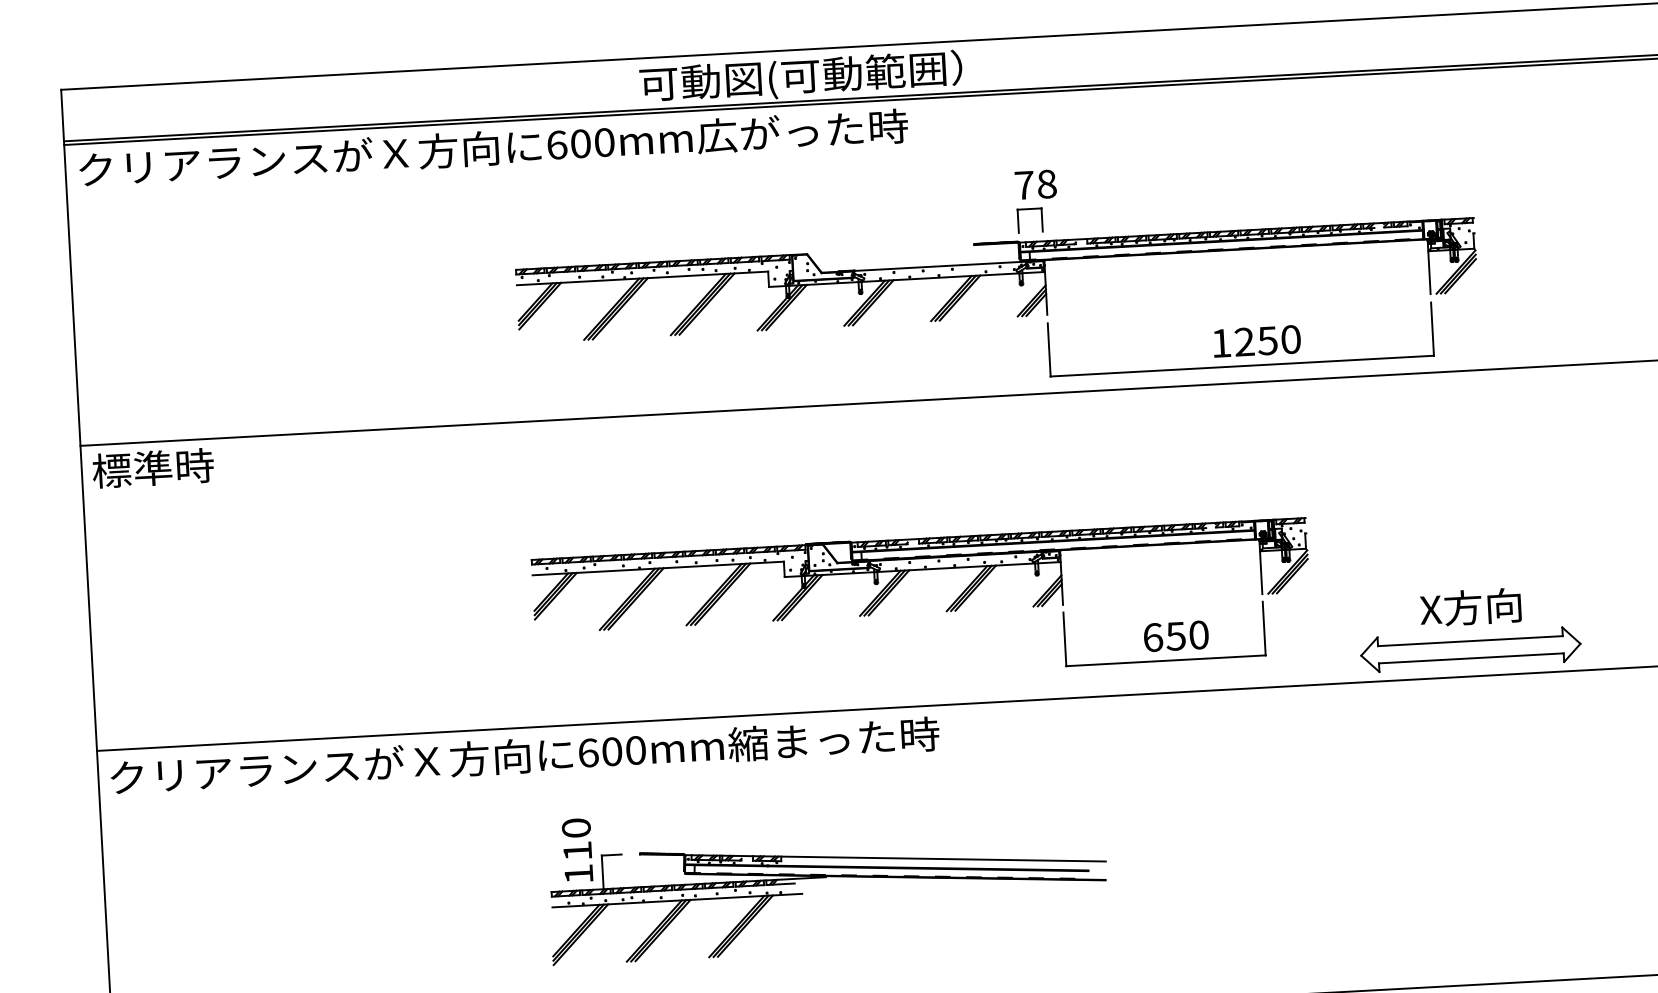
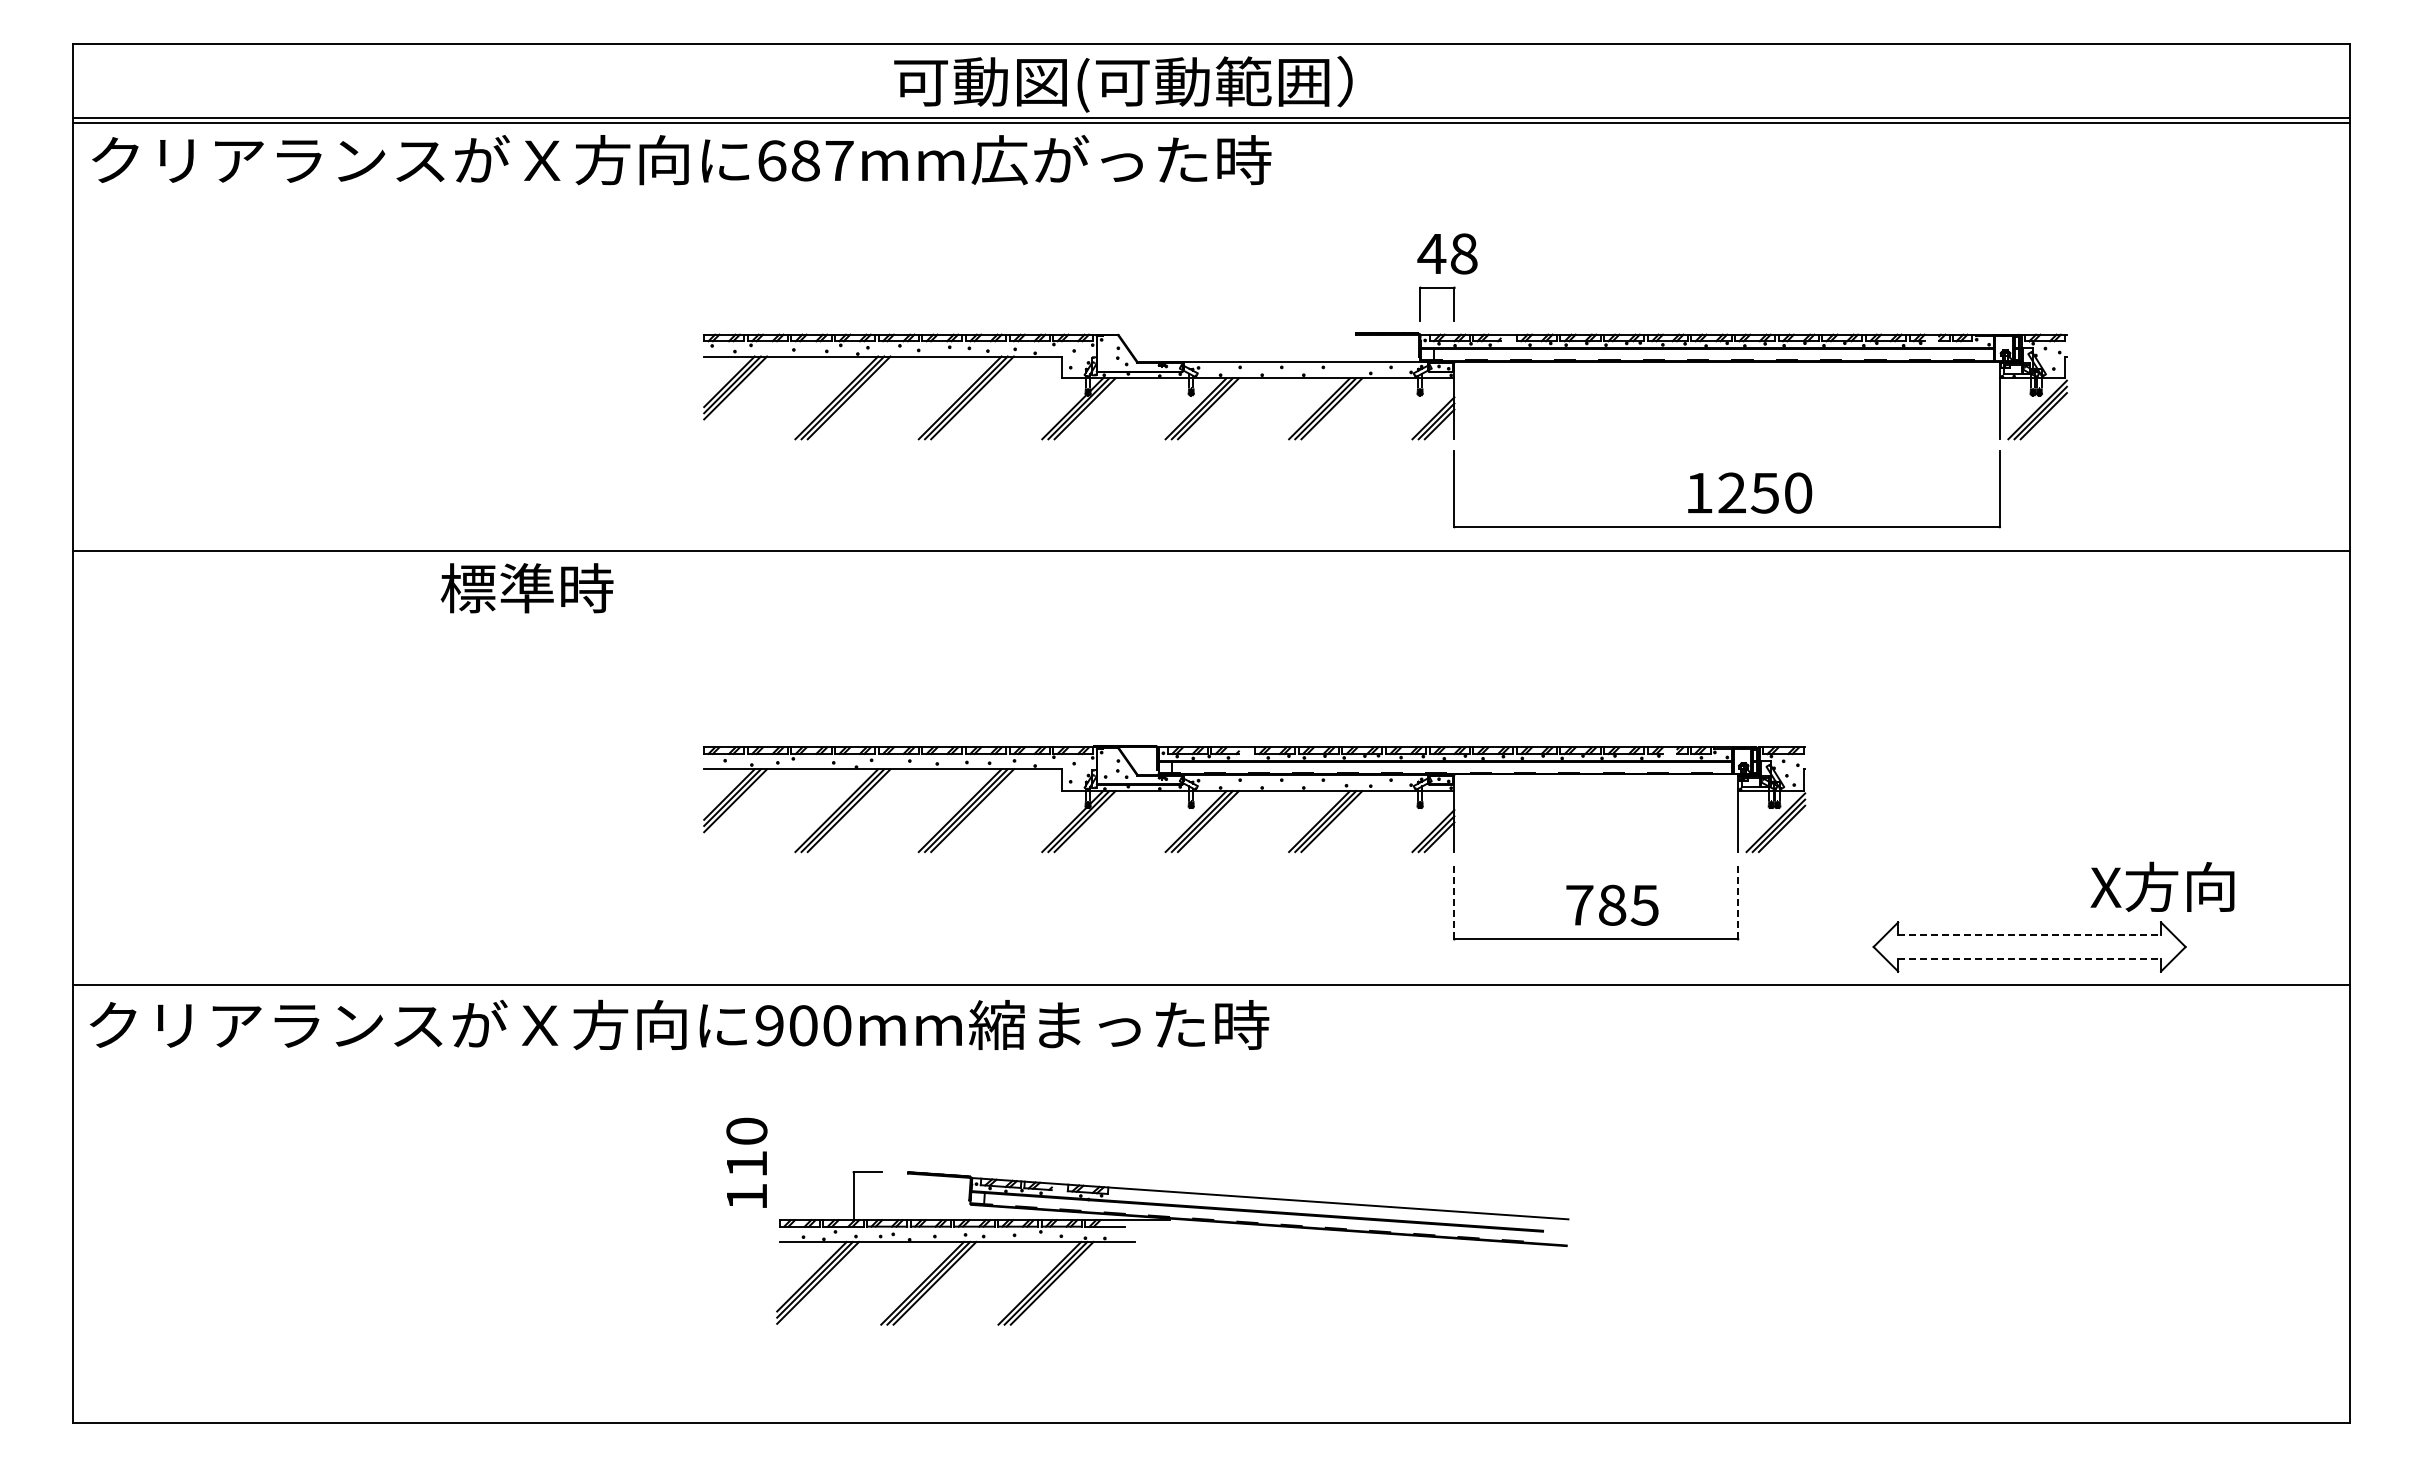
text: (592, 142) -> (822, 160), 600mm -> 687mm
text: (1024, 185) -> (1431, 253), 78 -> 48
text: (152, 468) -> (526, 588), moved
text: (1470, 607) -> (2162, 886), moved
line: (1264, 628) -> (1738, 900), solid -> dashed
text: (1176, 635) -> (1612, 904), 650 -> 785
line: (1064, 638) -> (1454, 900), solid -> dashed
line: (1471, 640) -> (2030, 934), solid -> dashed
line: (1471, 658) -> (2030, 959), solid -> dashed
text: (588, 752) -> (769, 1025), 600mm -> 900mm
part: (826, 877) -> (1170, 1220), moved

